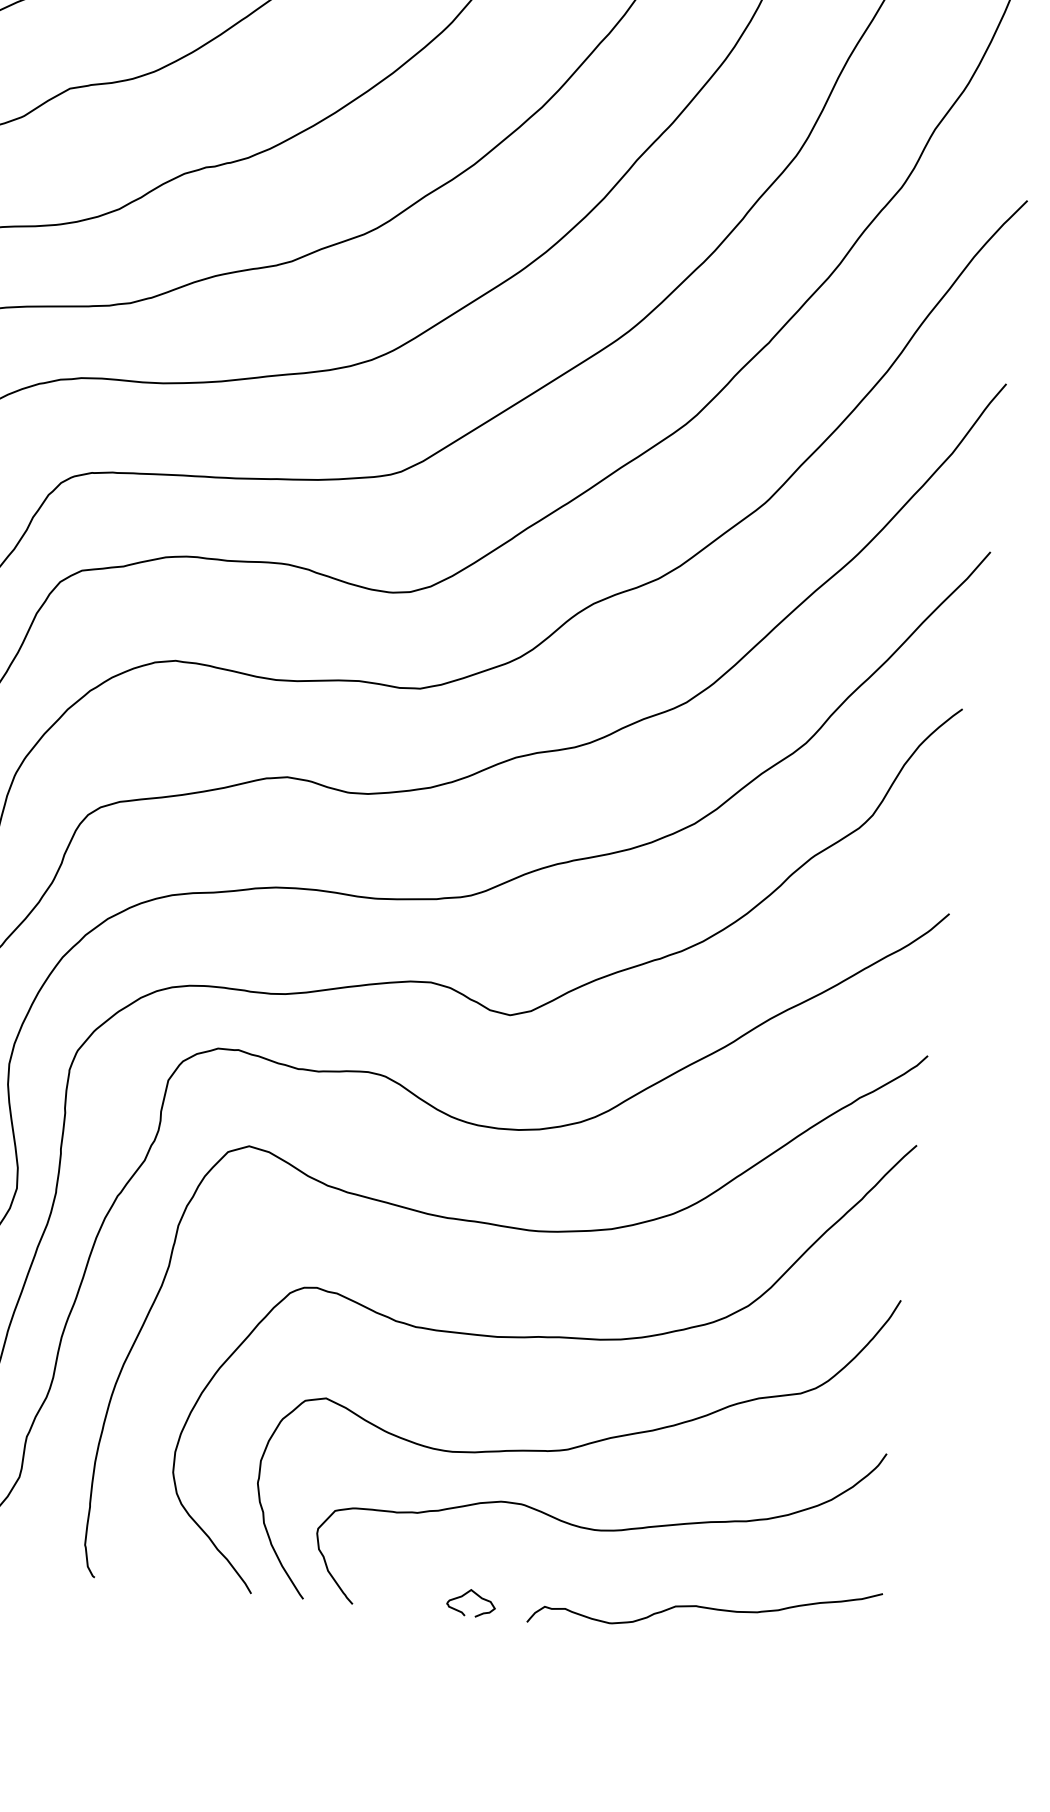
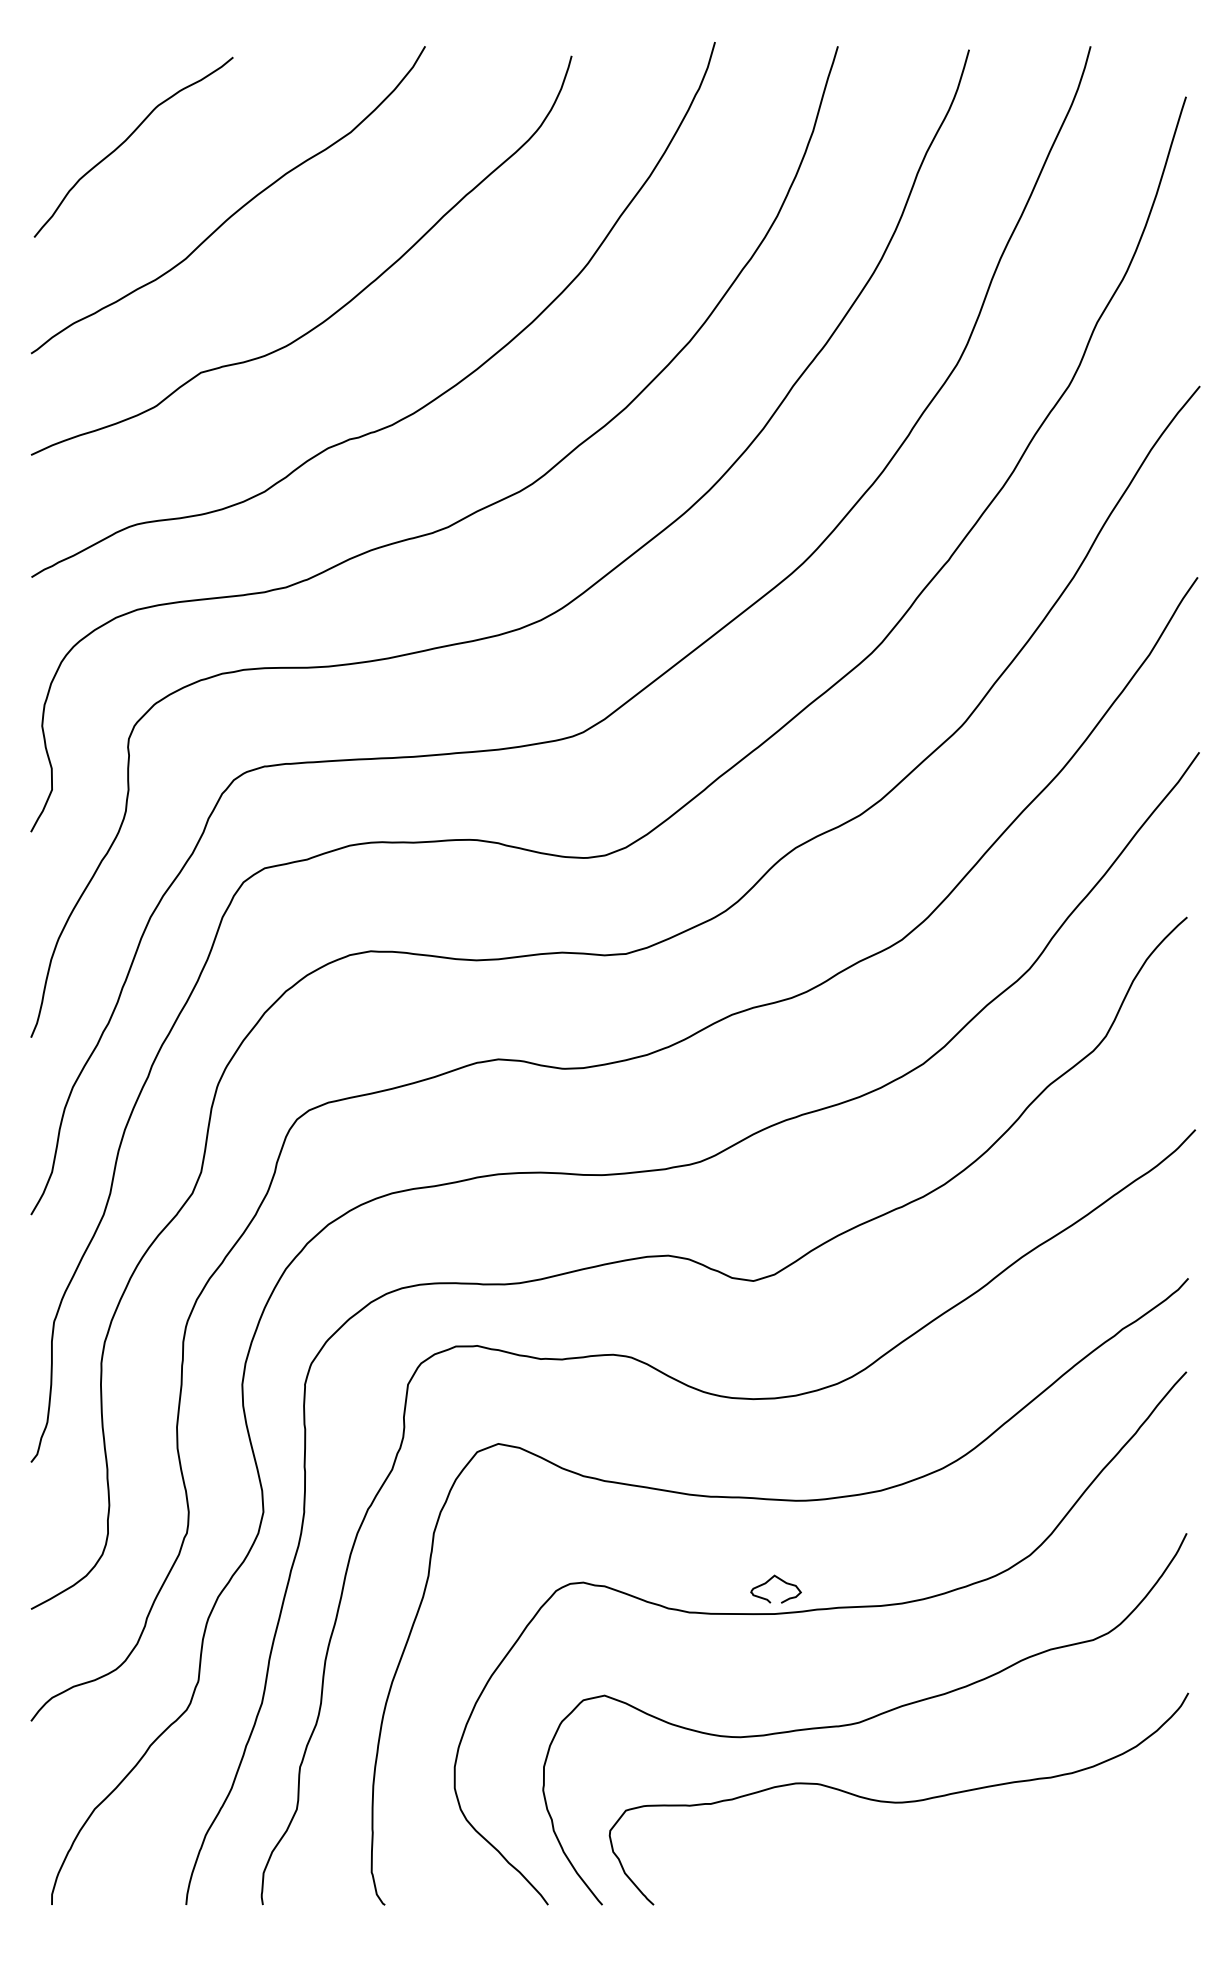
curve: (465, 1595) -> (769, 1581), moved
curve: (705, 1608) -> (1017, 1871), removed

